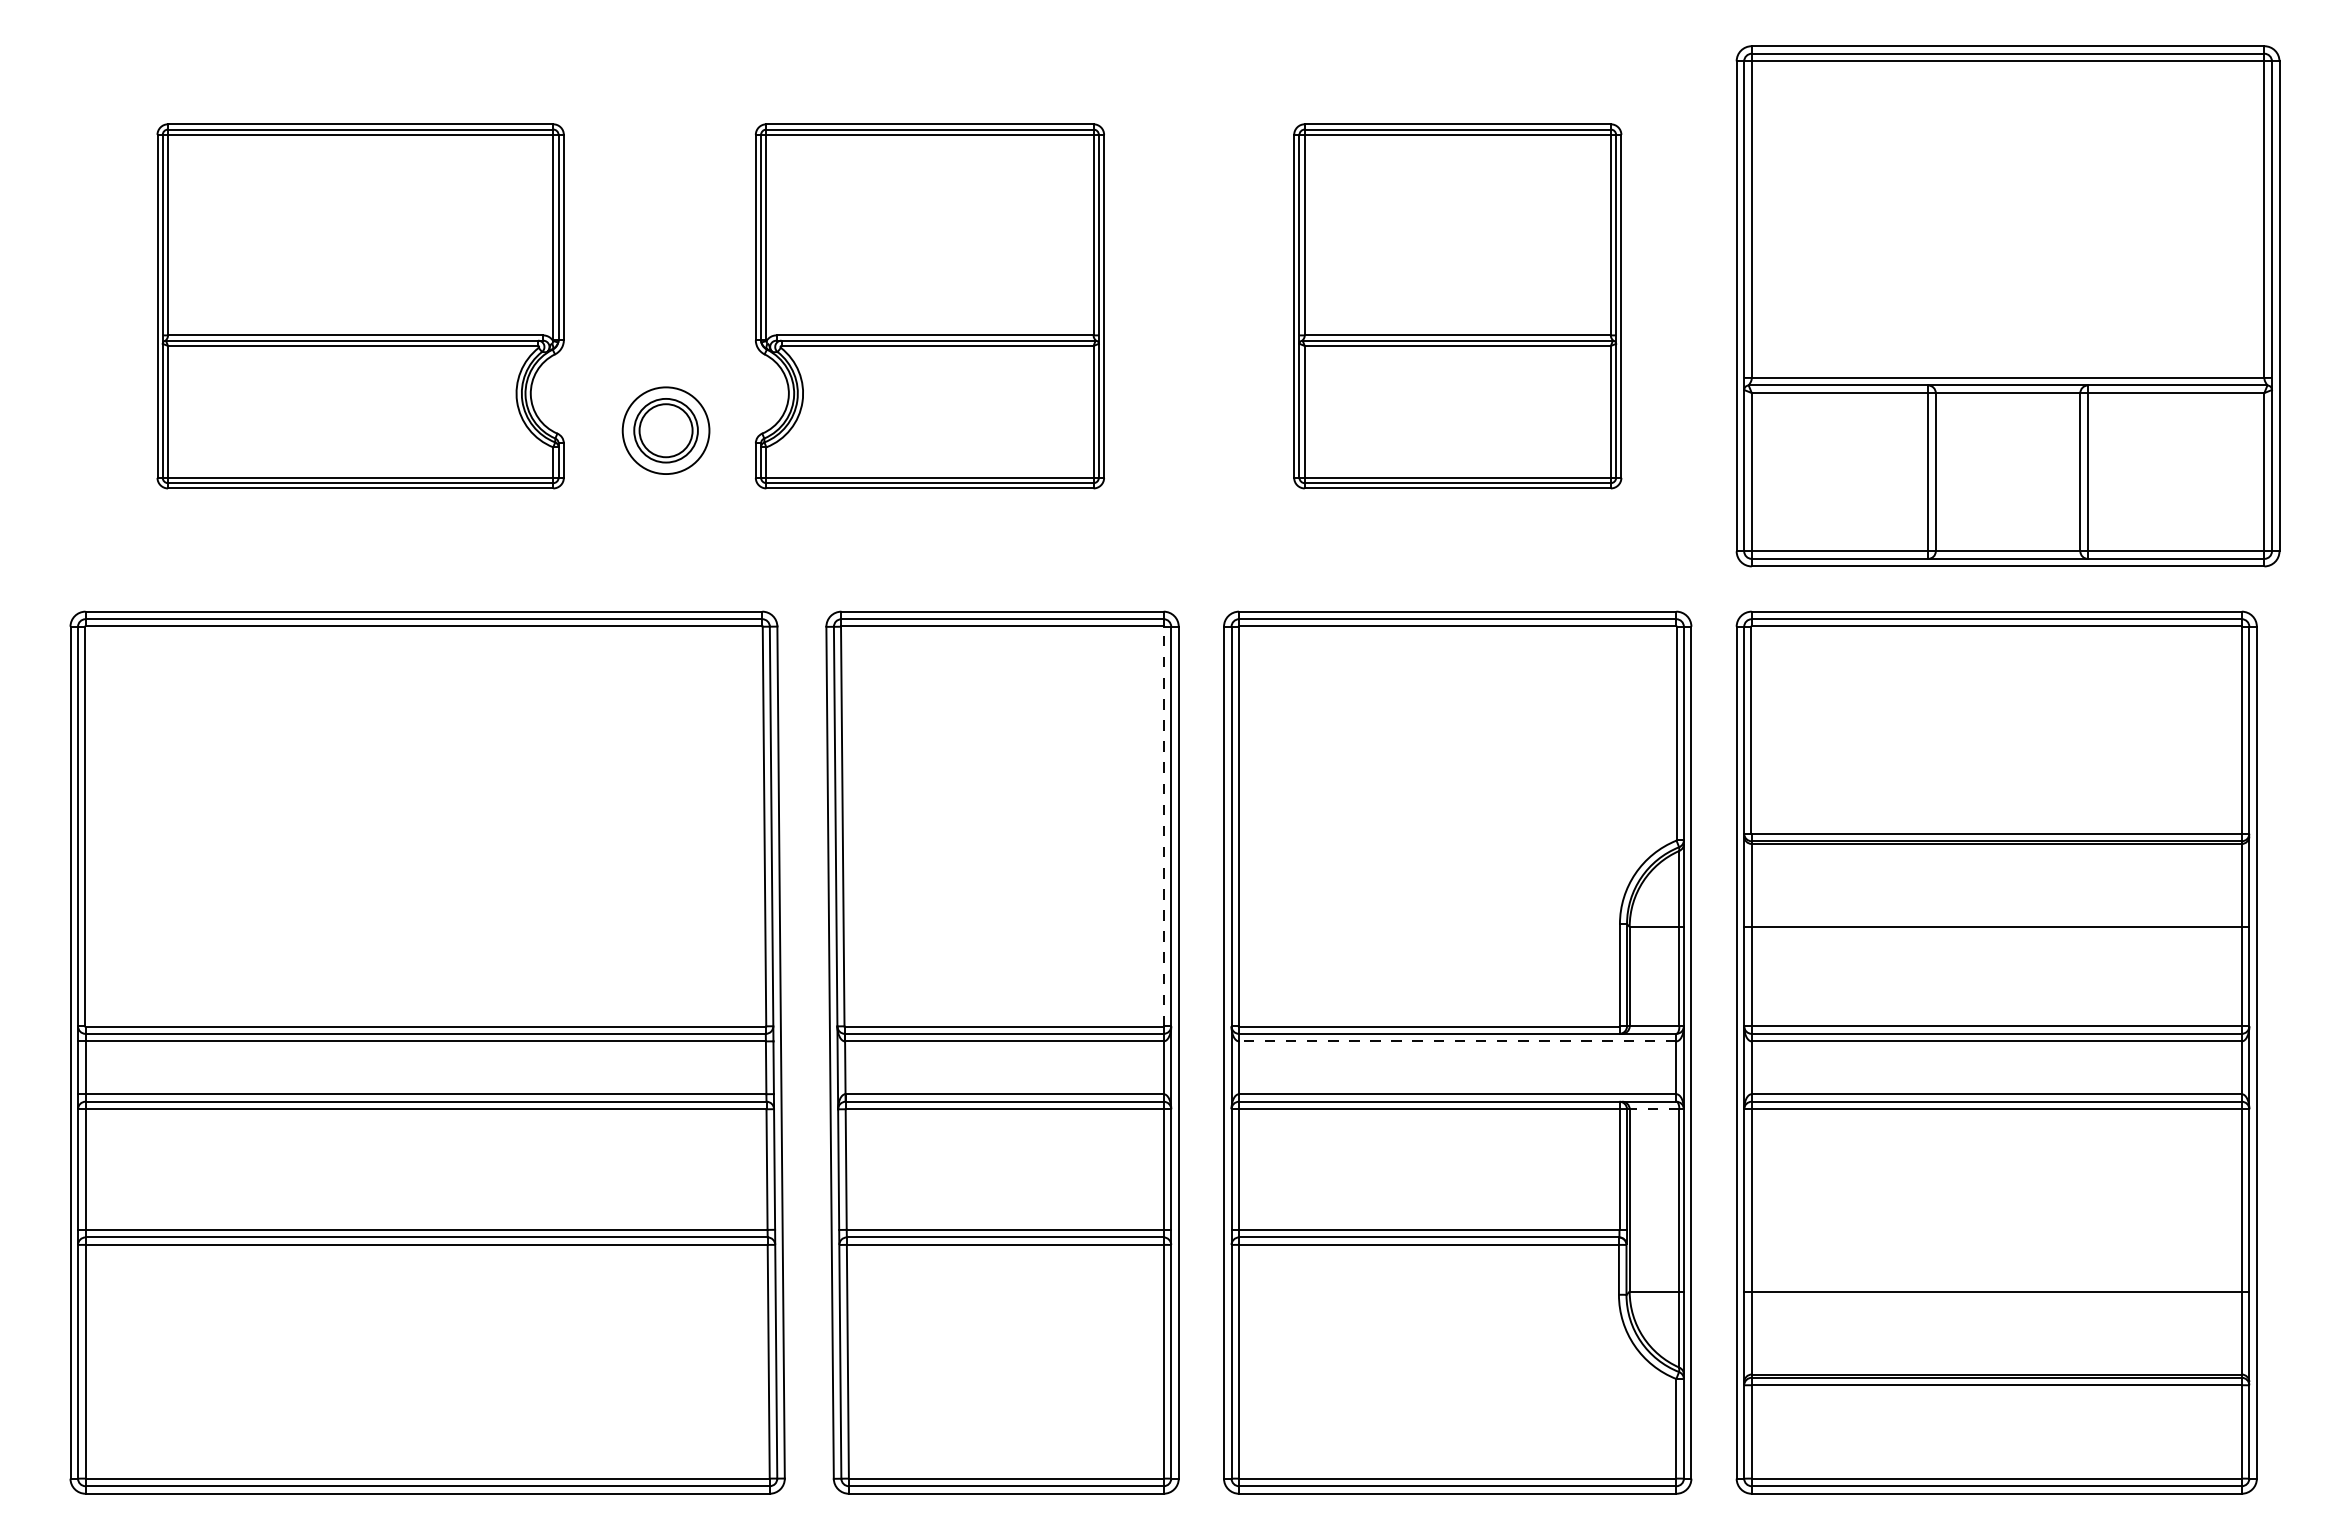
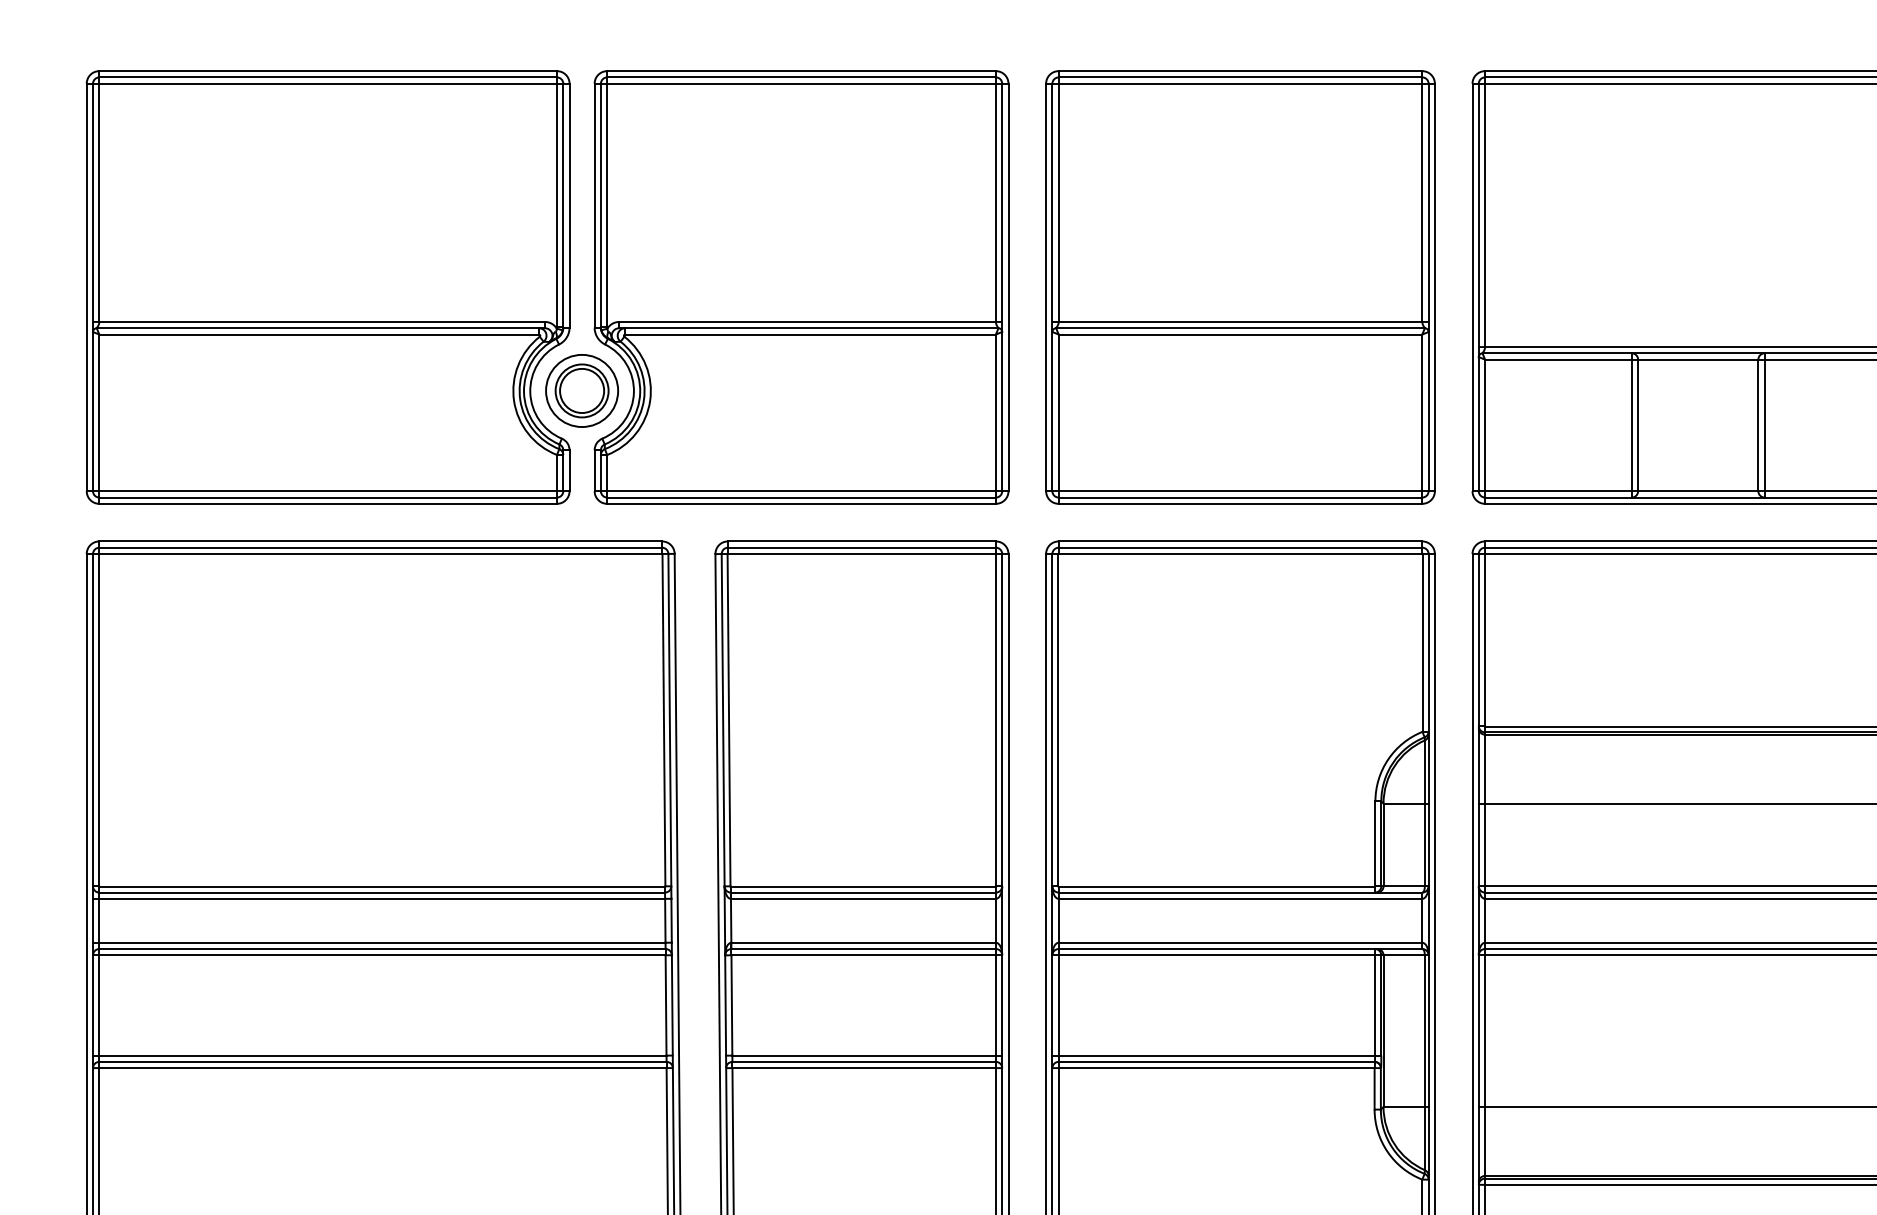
part: (360, 306) -> (327, 287), size x1.43
part: (929, 306) -> (801, 287), size x1.43
part: (1457, 306) -> (1240, 287), size x1.43
line: (1164, 826) -> (996, 720), dashed -> solid
line: (1457, 1041) -> (1240, 898), dashed -> solid
line: (1654, 1109) -> (1404, 955), dashed -> solid

